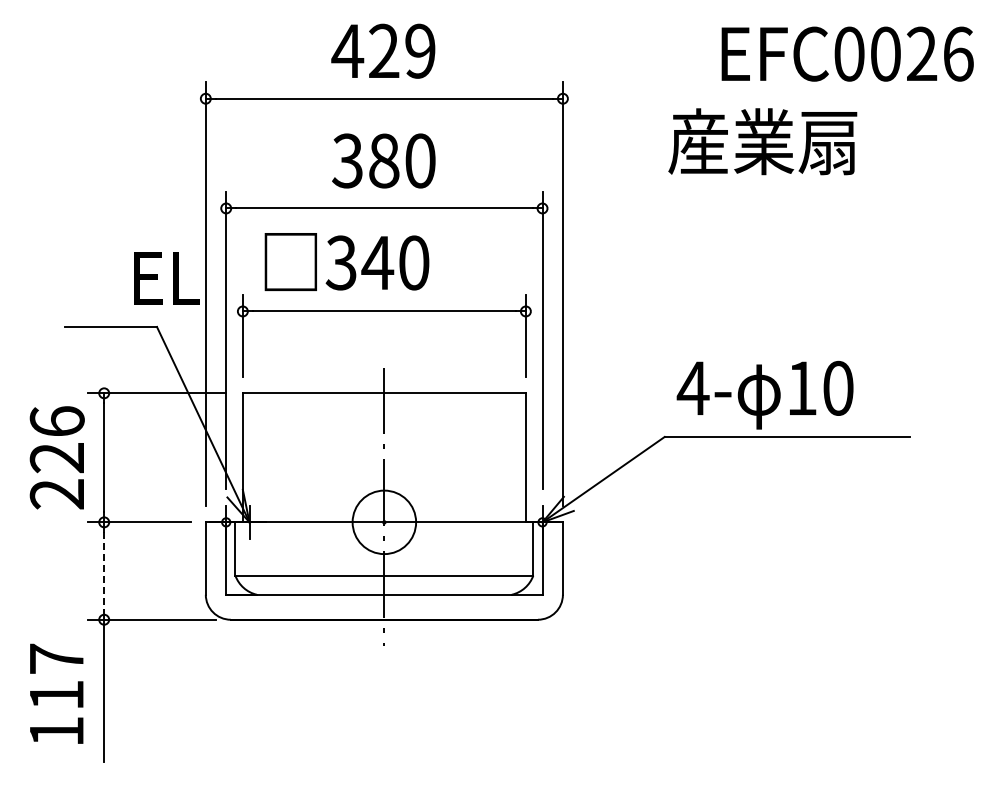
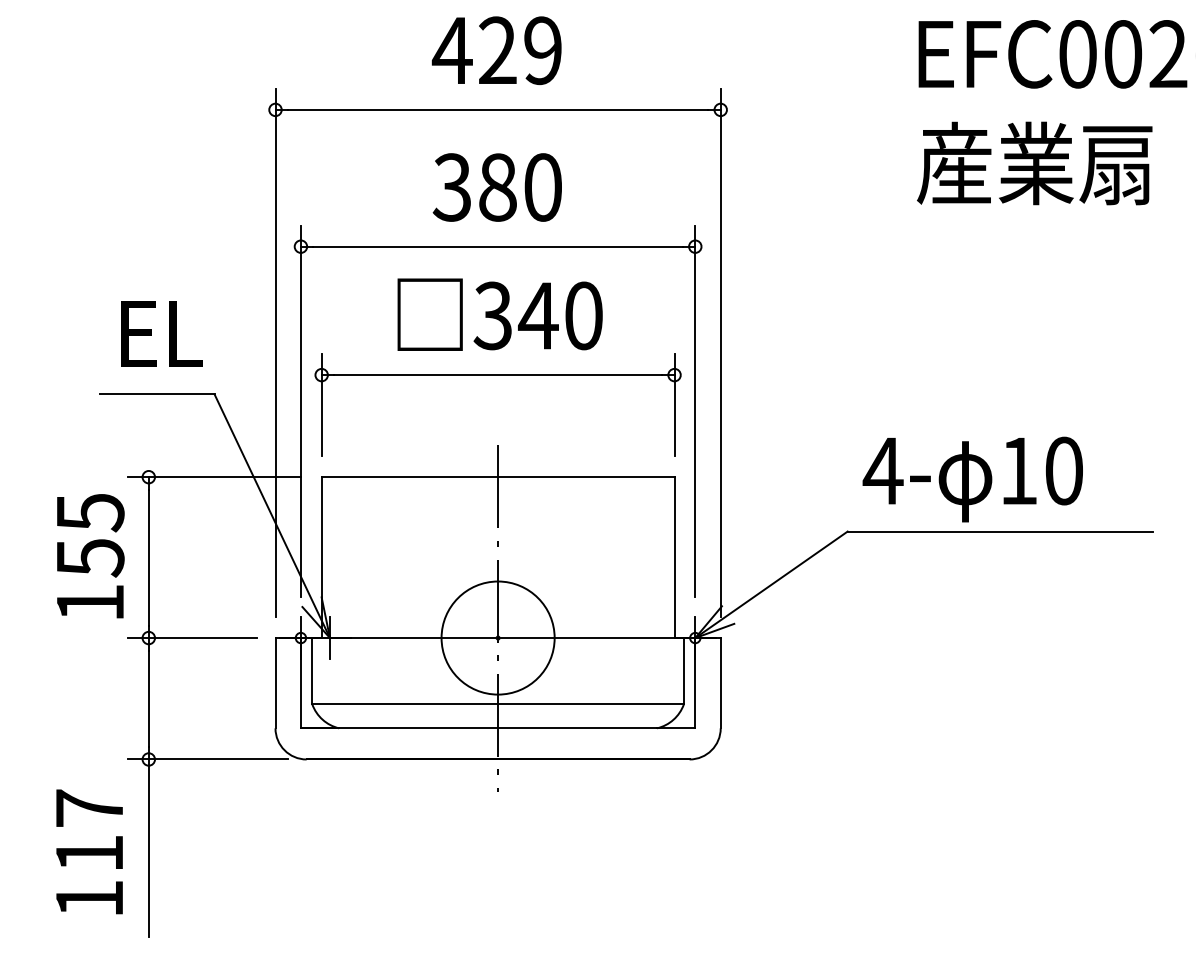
text: (762, 141) -> (1034, 163), moved
text: (346, 261) -> (499, 314), moved
text: (166, 278) -> (161, 334), moved
text: (56, 457) -> (89, 557), 226 -> 155
circle: (384, 522) -> (498, 638), size x1.43
line: (104, 571) -> (149, 699), dashed -> solid

